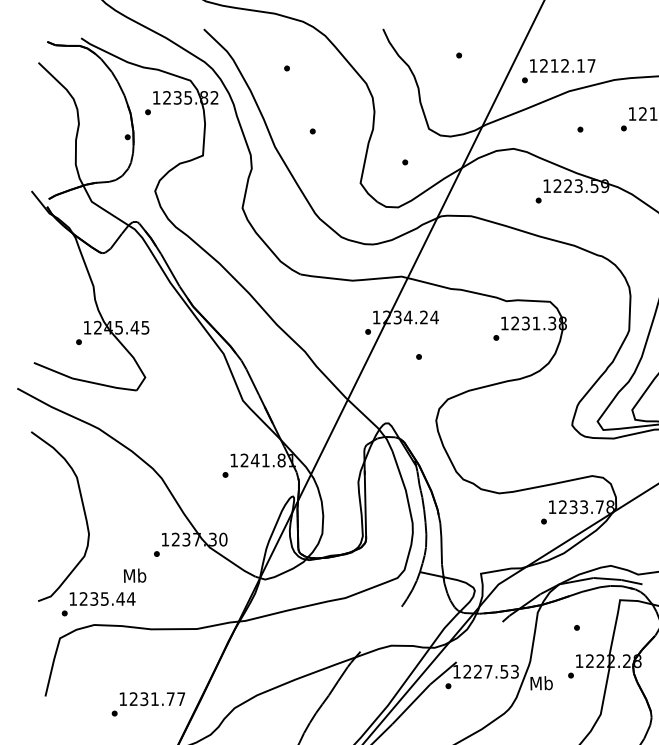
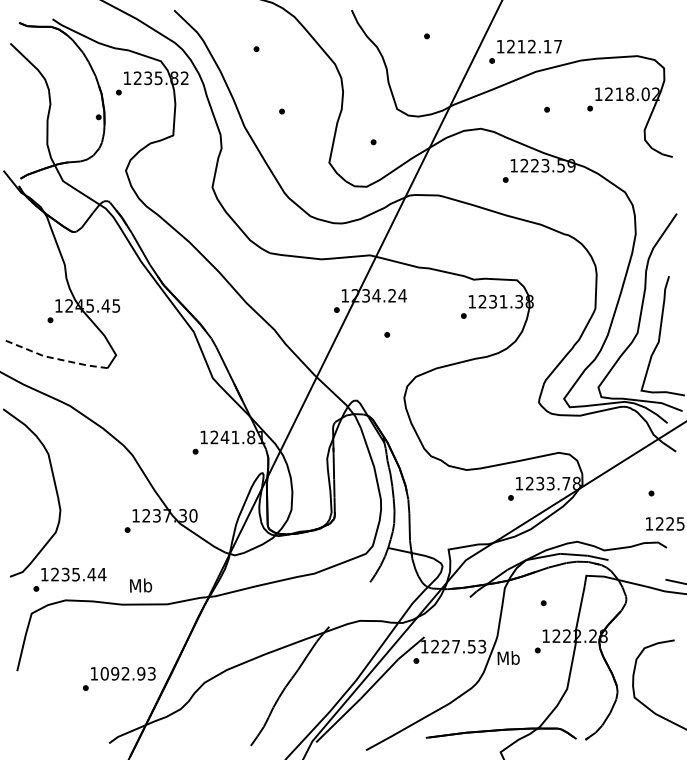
line: (84, 380) -> (55, 358), solid -> dashed
text: (135, 575) -> (141, 585), moved
text: (156, 698) -> (127, 673), 1231.77 -> 1092.93

